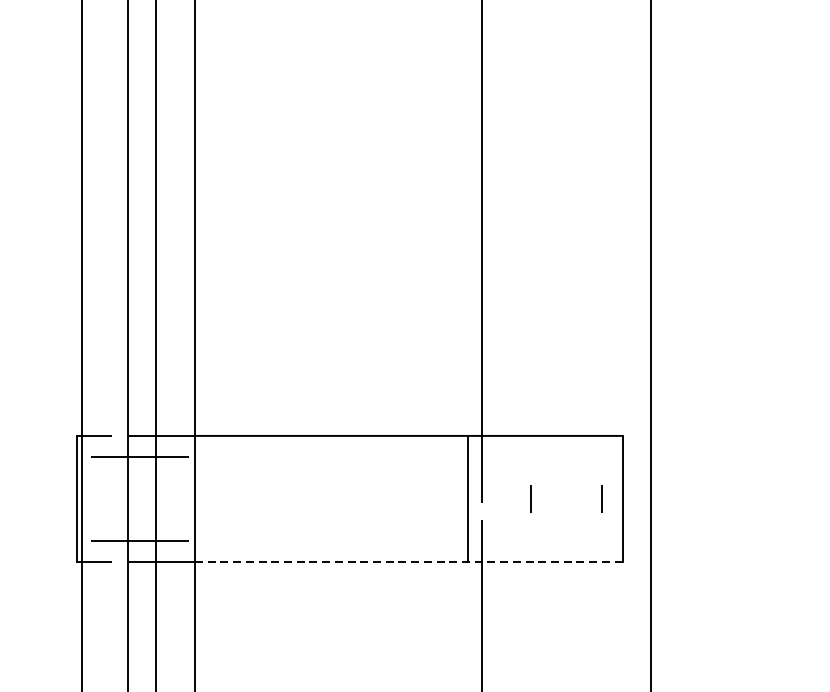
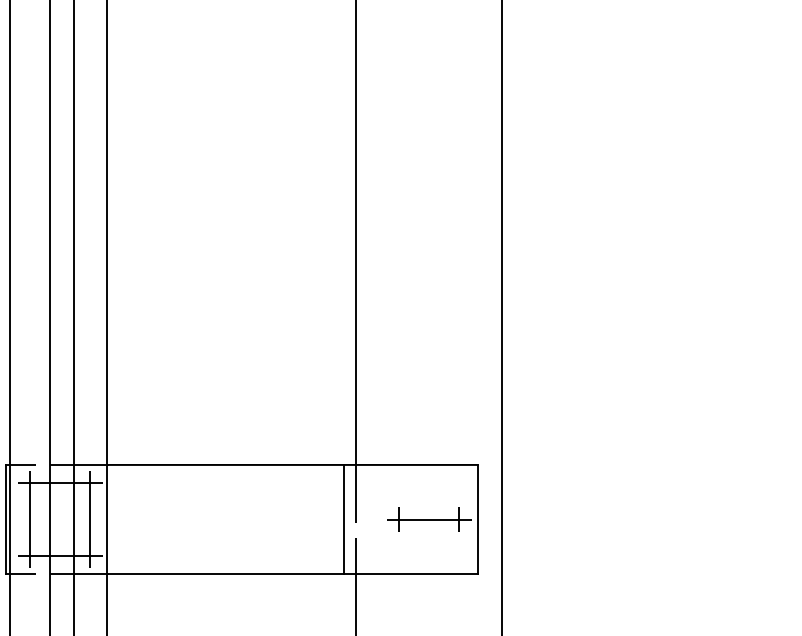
line: (104, 498) -> (29, 519), added
line: (175, 498) -> (90, 519), added
line: (565, 498) -> (428, 519), added
line: (408, 562) -> (292, 574), dashed -> solid

